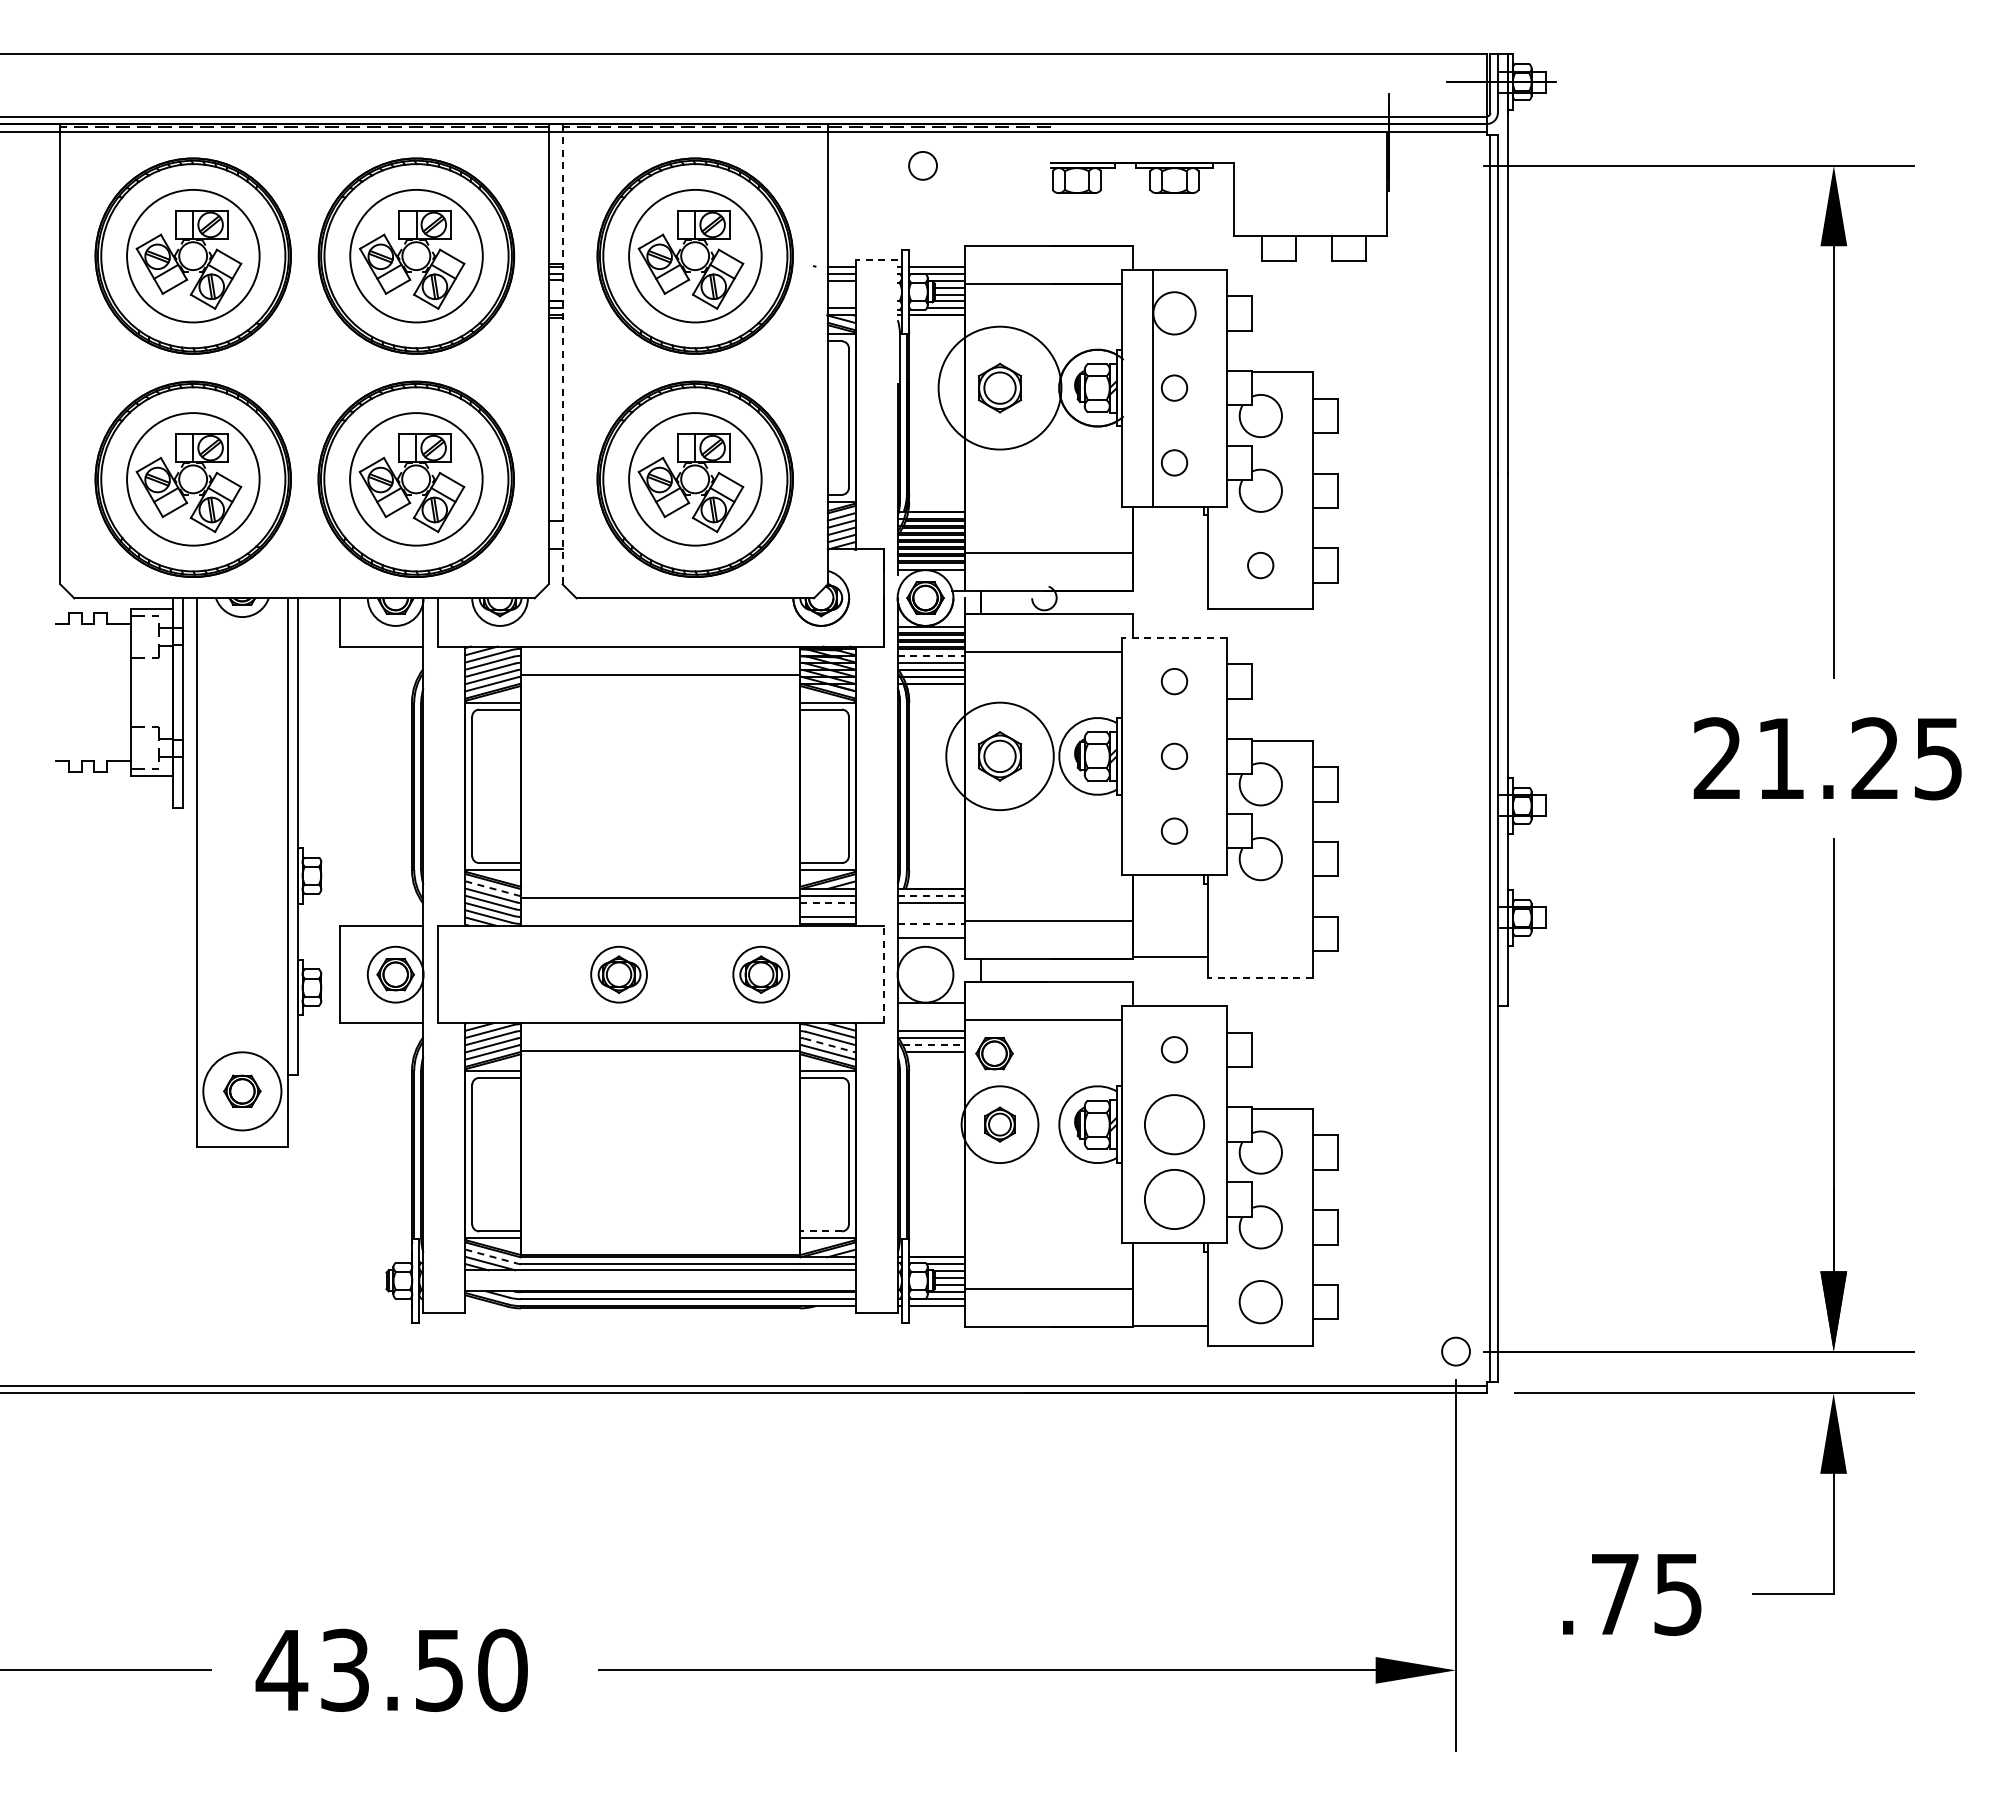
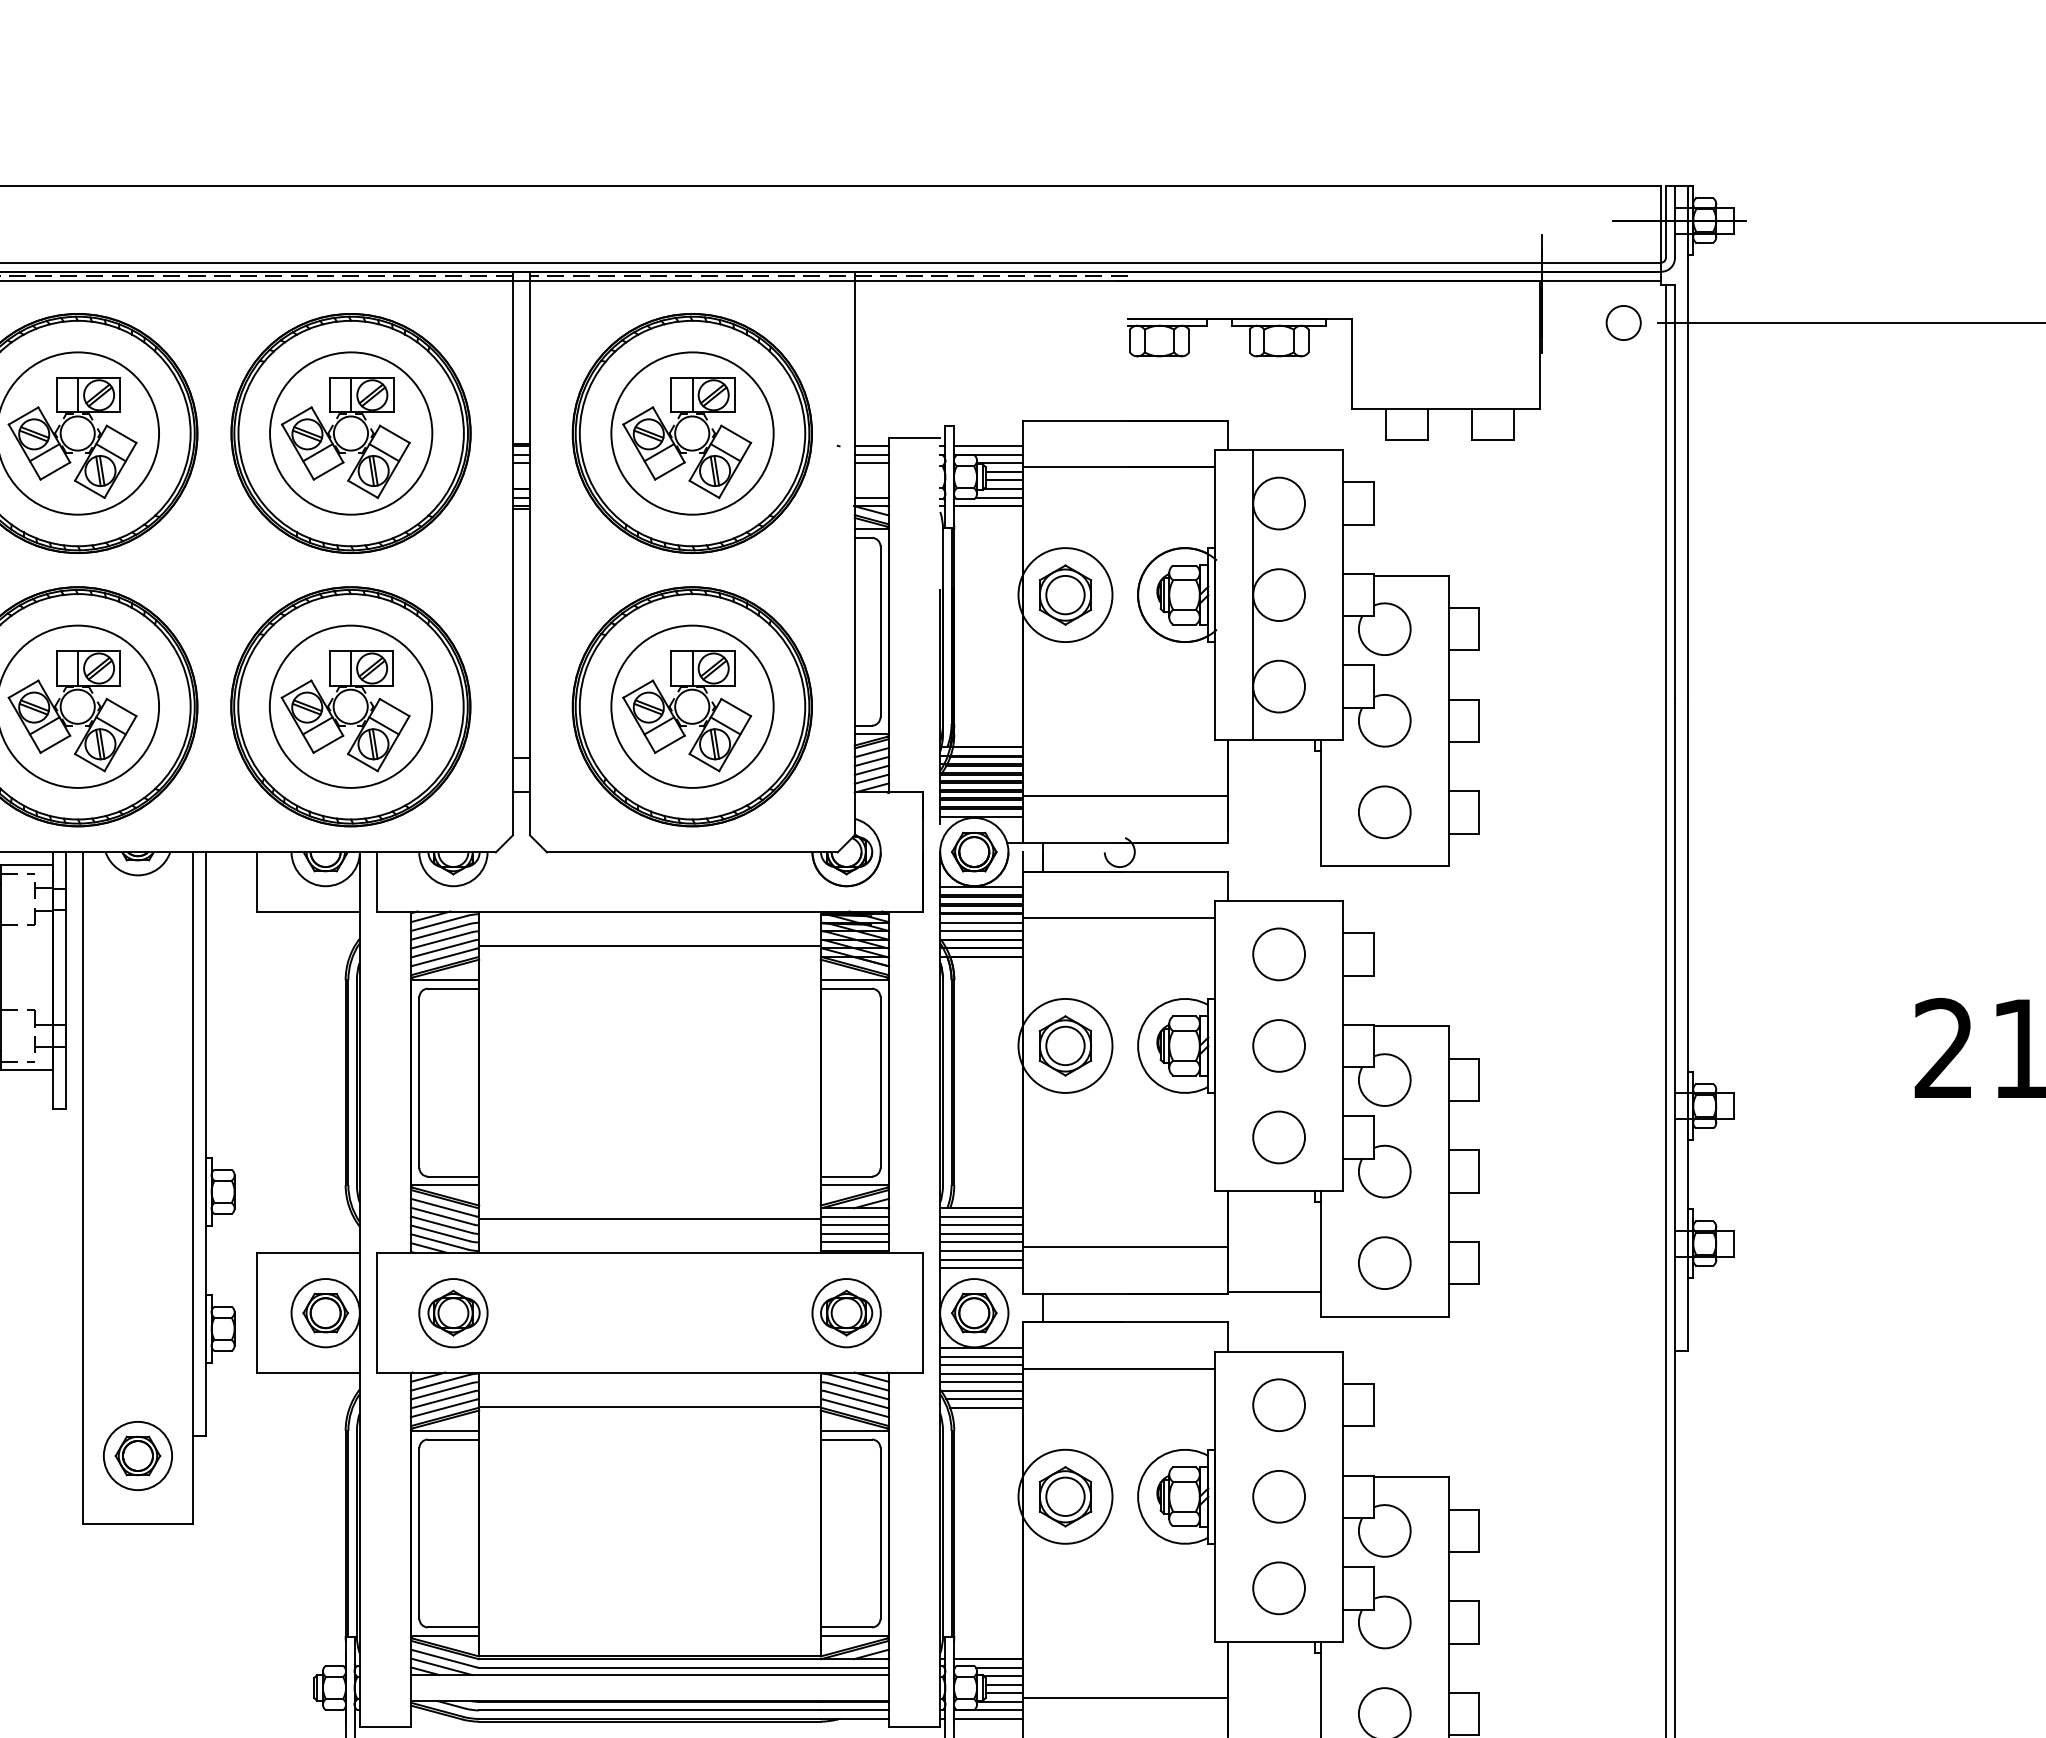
circle: (922, 165) -> (1623, 322), moved
line: (876, 259) -> (914, 437), dashed -> solid
line: (562, 353) -> (529, 552), dashed -> solid
circle: (999, 387) -> (1064, 594), size x0.62
circle: (1174, 387) -> (1279, 594), size x1.67
circle: (1174, 462) -> (1279, 686), size x1.67
circle: (1260, 565) -> (1384, 812), size x1.67
line: (1173, 637) -> (1277, 900), dashed -> solid
line: (931, 655) -> (981, 922), dashed -> solid
circle: (1174, 681) -> (1279, 954), size x1.67
circle: (999, 756) -> (1064, 1046), size x0.71
circle: (1174, 756) -> (1279, 1046), size x1.67
circle: (1174, 831) -> (1279, 1137), size x1.67
line: (492, 888) -> (444, 1207), dashed -> solid
line: (931, 896) -> (981, 1217), dashed -> solid
line: (828, 903) -> (855, 1226), dashed -> solid
line: (827, 909) -> (854, 1233), added
line: (931, 909) -> (981, 1233), added
line: (931, 916) -> (981, 1241), added
line: (931, 923) -> (981, 1250), dashed -> solid
line: (931, 930) -> (981, 1259), added
circle: (1260, 933) -> (1384, 1262), added
part: (618, 974) -> (452, 1312), moved
part: (760, 974) -> (845, 1312), moved
line: (883, 974) -> (922, 1312), dashed -> solid
line: (1260, 977) -> (1384, 1316), dashed -> solid
line: (931, 1010) -> (981, 1356), added
line: (931, 1017) -> (981, 1365), added
line: (931, 1024) -> (981, 1374), added
line: (830, 1045) -> (857, 1399), dashed -> solid
line: (934, 1045) -> (985, 1399), dashed -> solid
circle: (1174, 1049) -> (1279, 1404), size x1.67
part: (994, 1053) -> (974, 1312), moved
circle: (242, 1091) -> (138, 1456), size x0.71
part: (999, 1124) -> (1064, 1496), size x1.43
circle: (1174, 1124) -> (1279, 1496), size x0.71
circle: (1174, 1199) -> (1279, 1588), size x0.71
line: (821, 1231) -> (846, 1627), dashed -> solid
line: (492, 1256) -> (444, 1658), dashed -> solid

